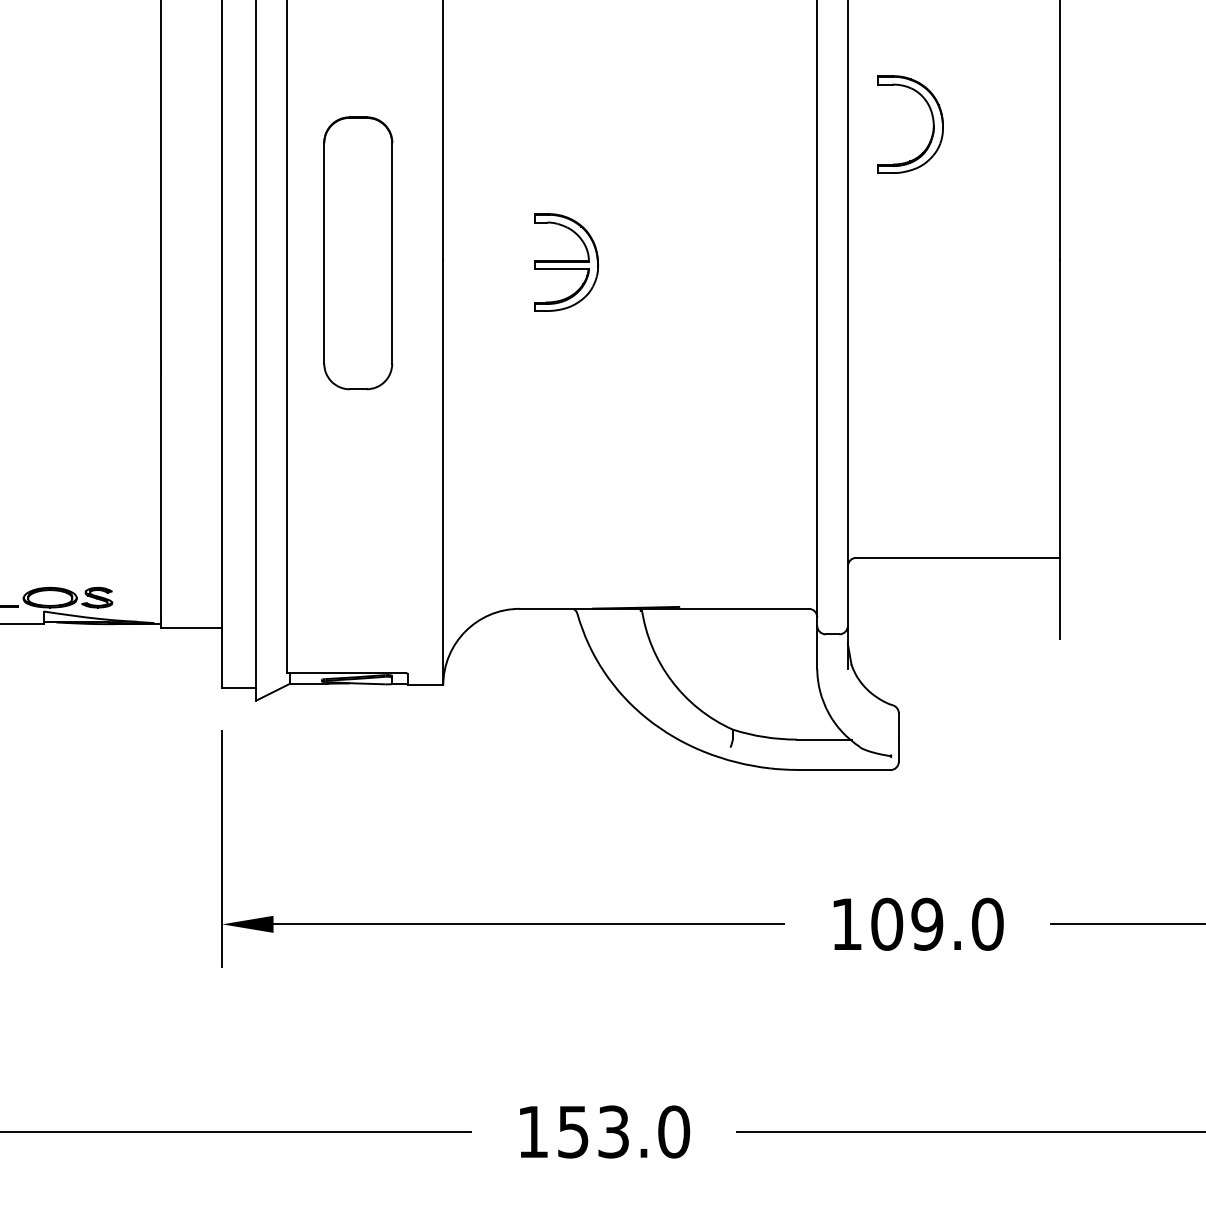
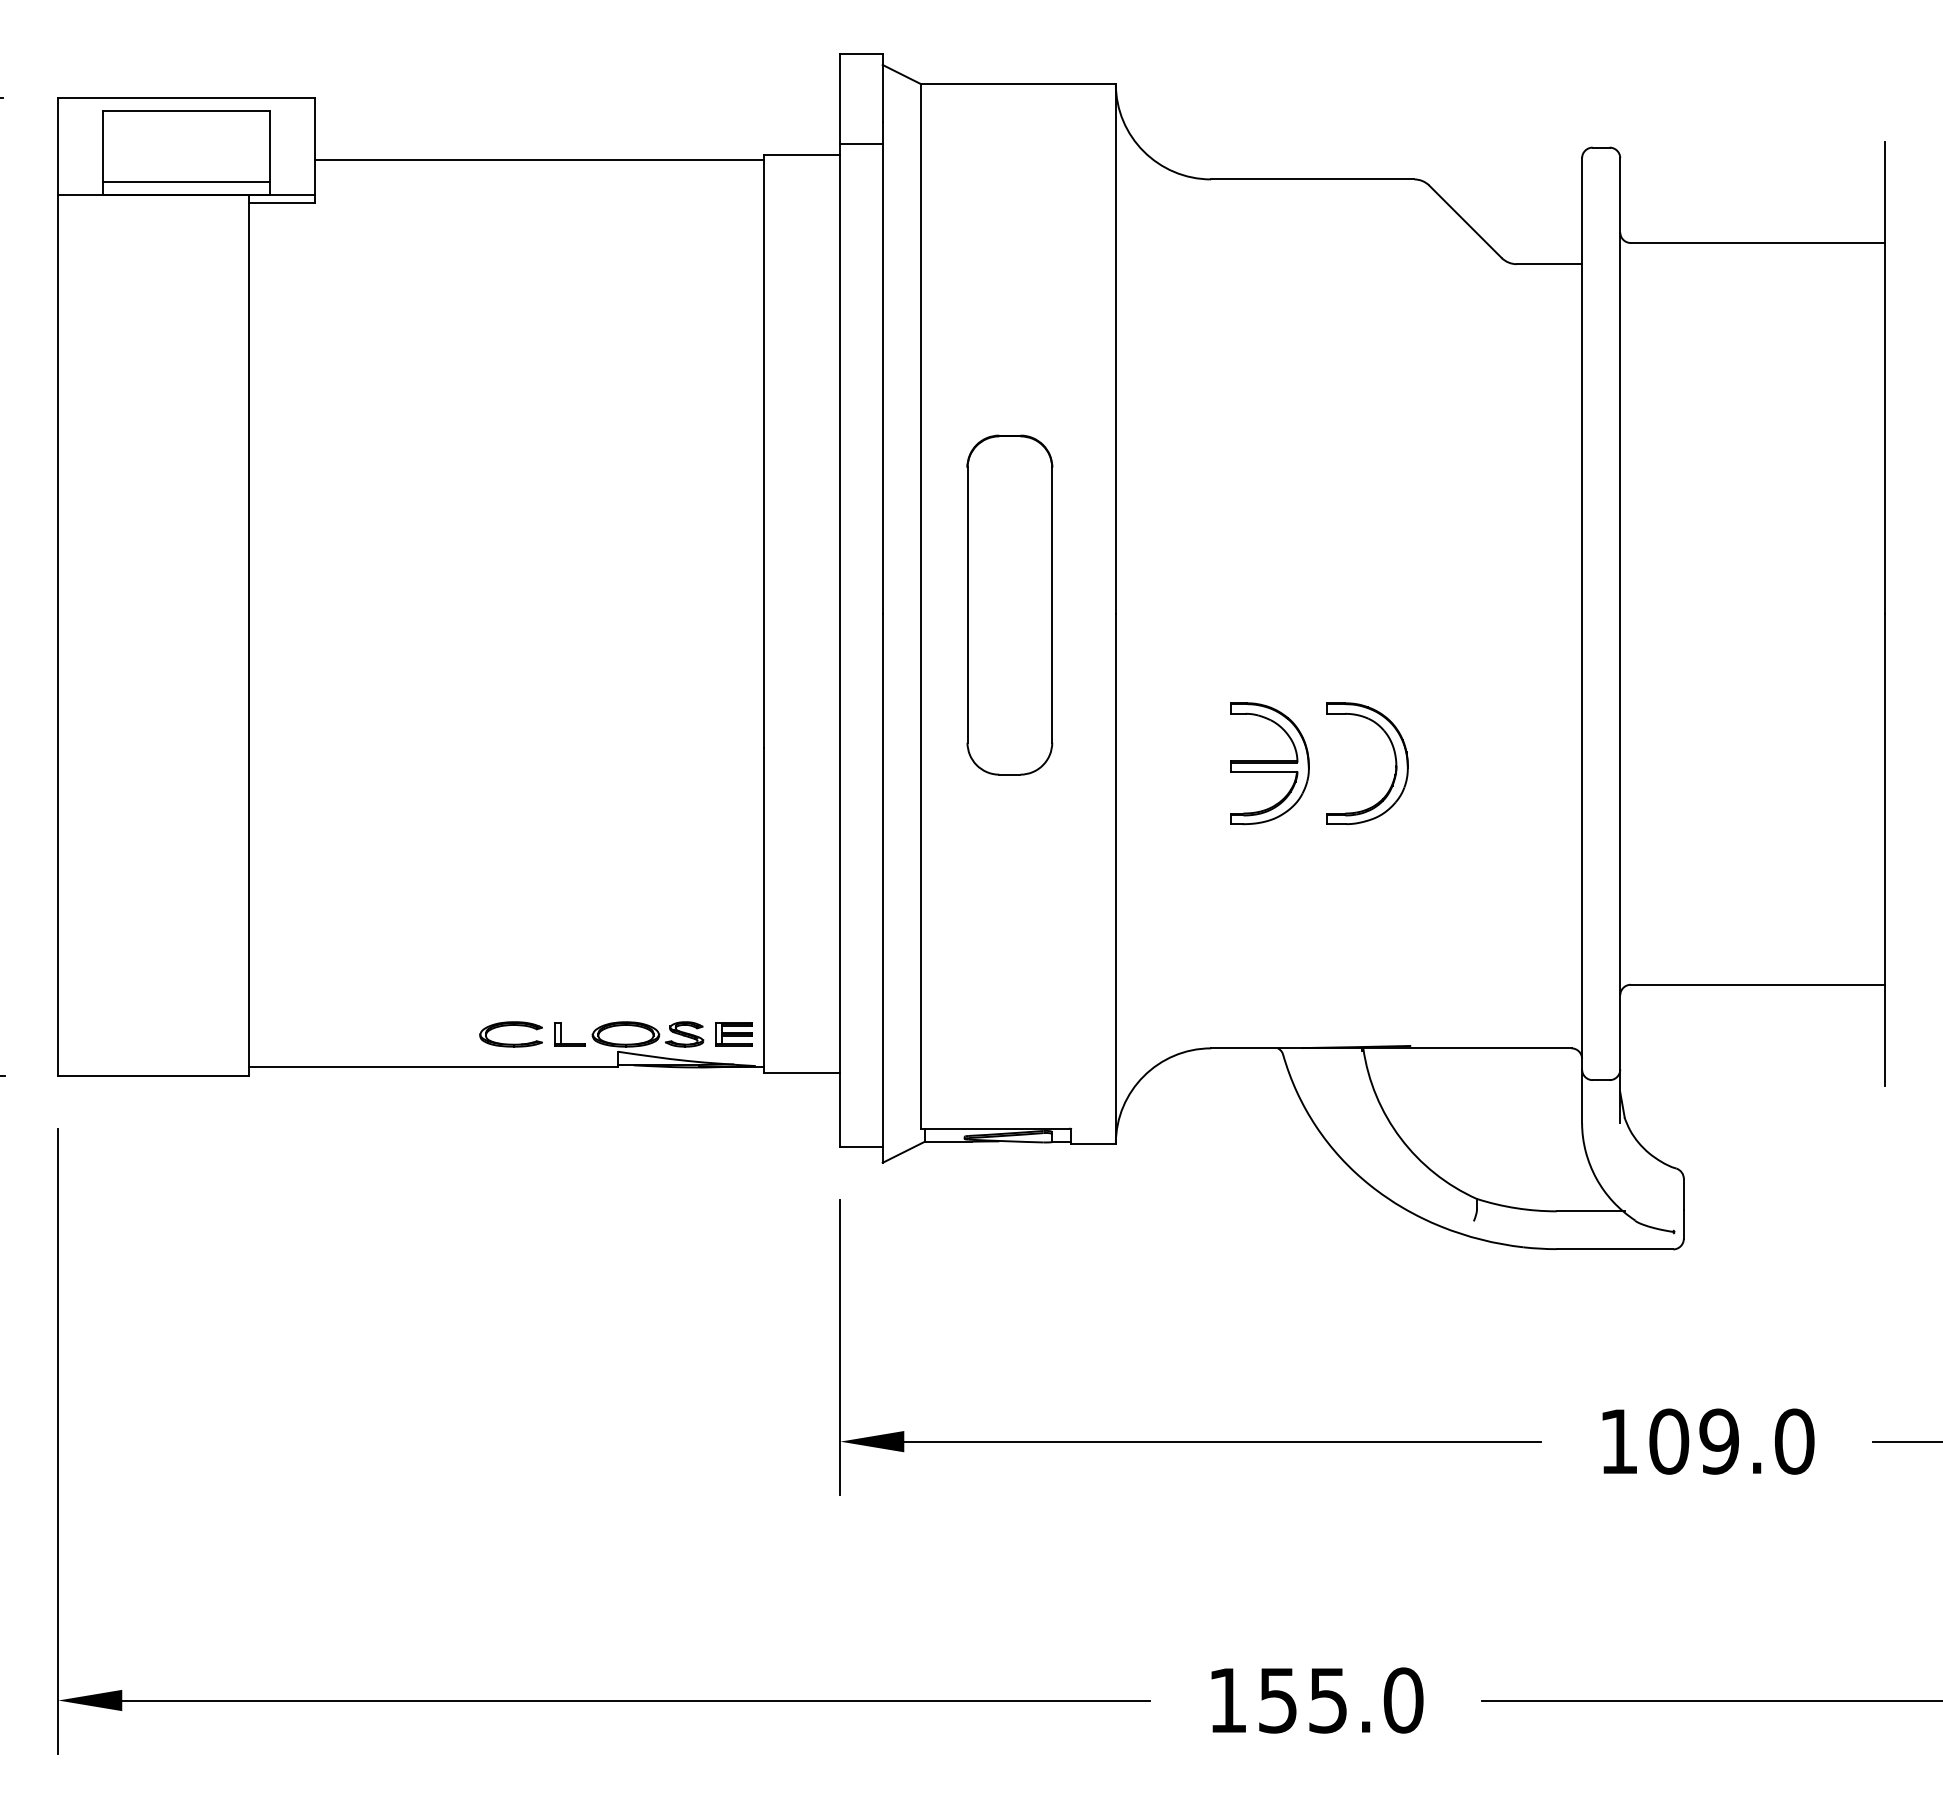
part: (932, 119) -> (1394, 757), moved
part: (566, 262) -> (1269, 763), moved
part: (136, 597) -> (733, 1034), added
text: (613, 1131) -> (1328, 1700), 153.0 -> 155.0

